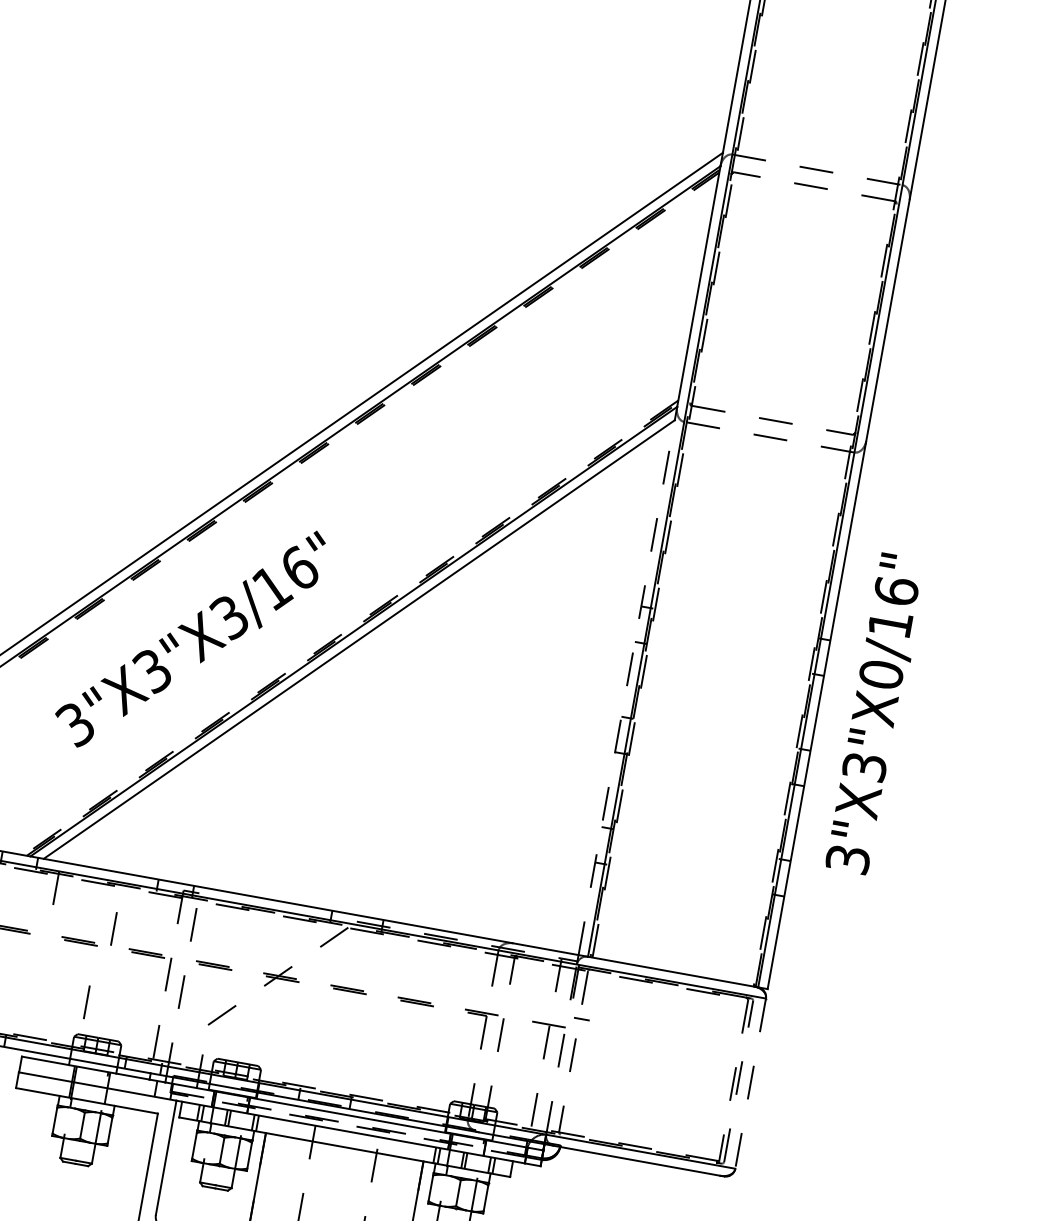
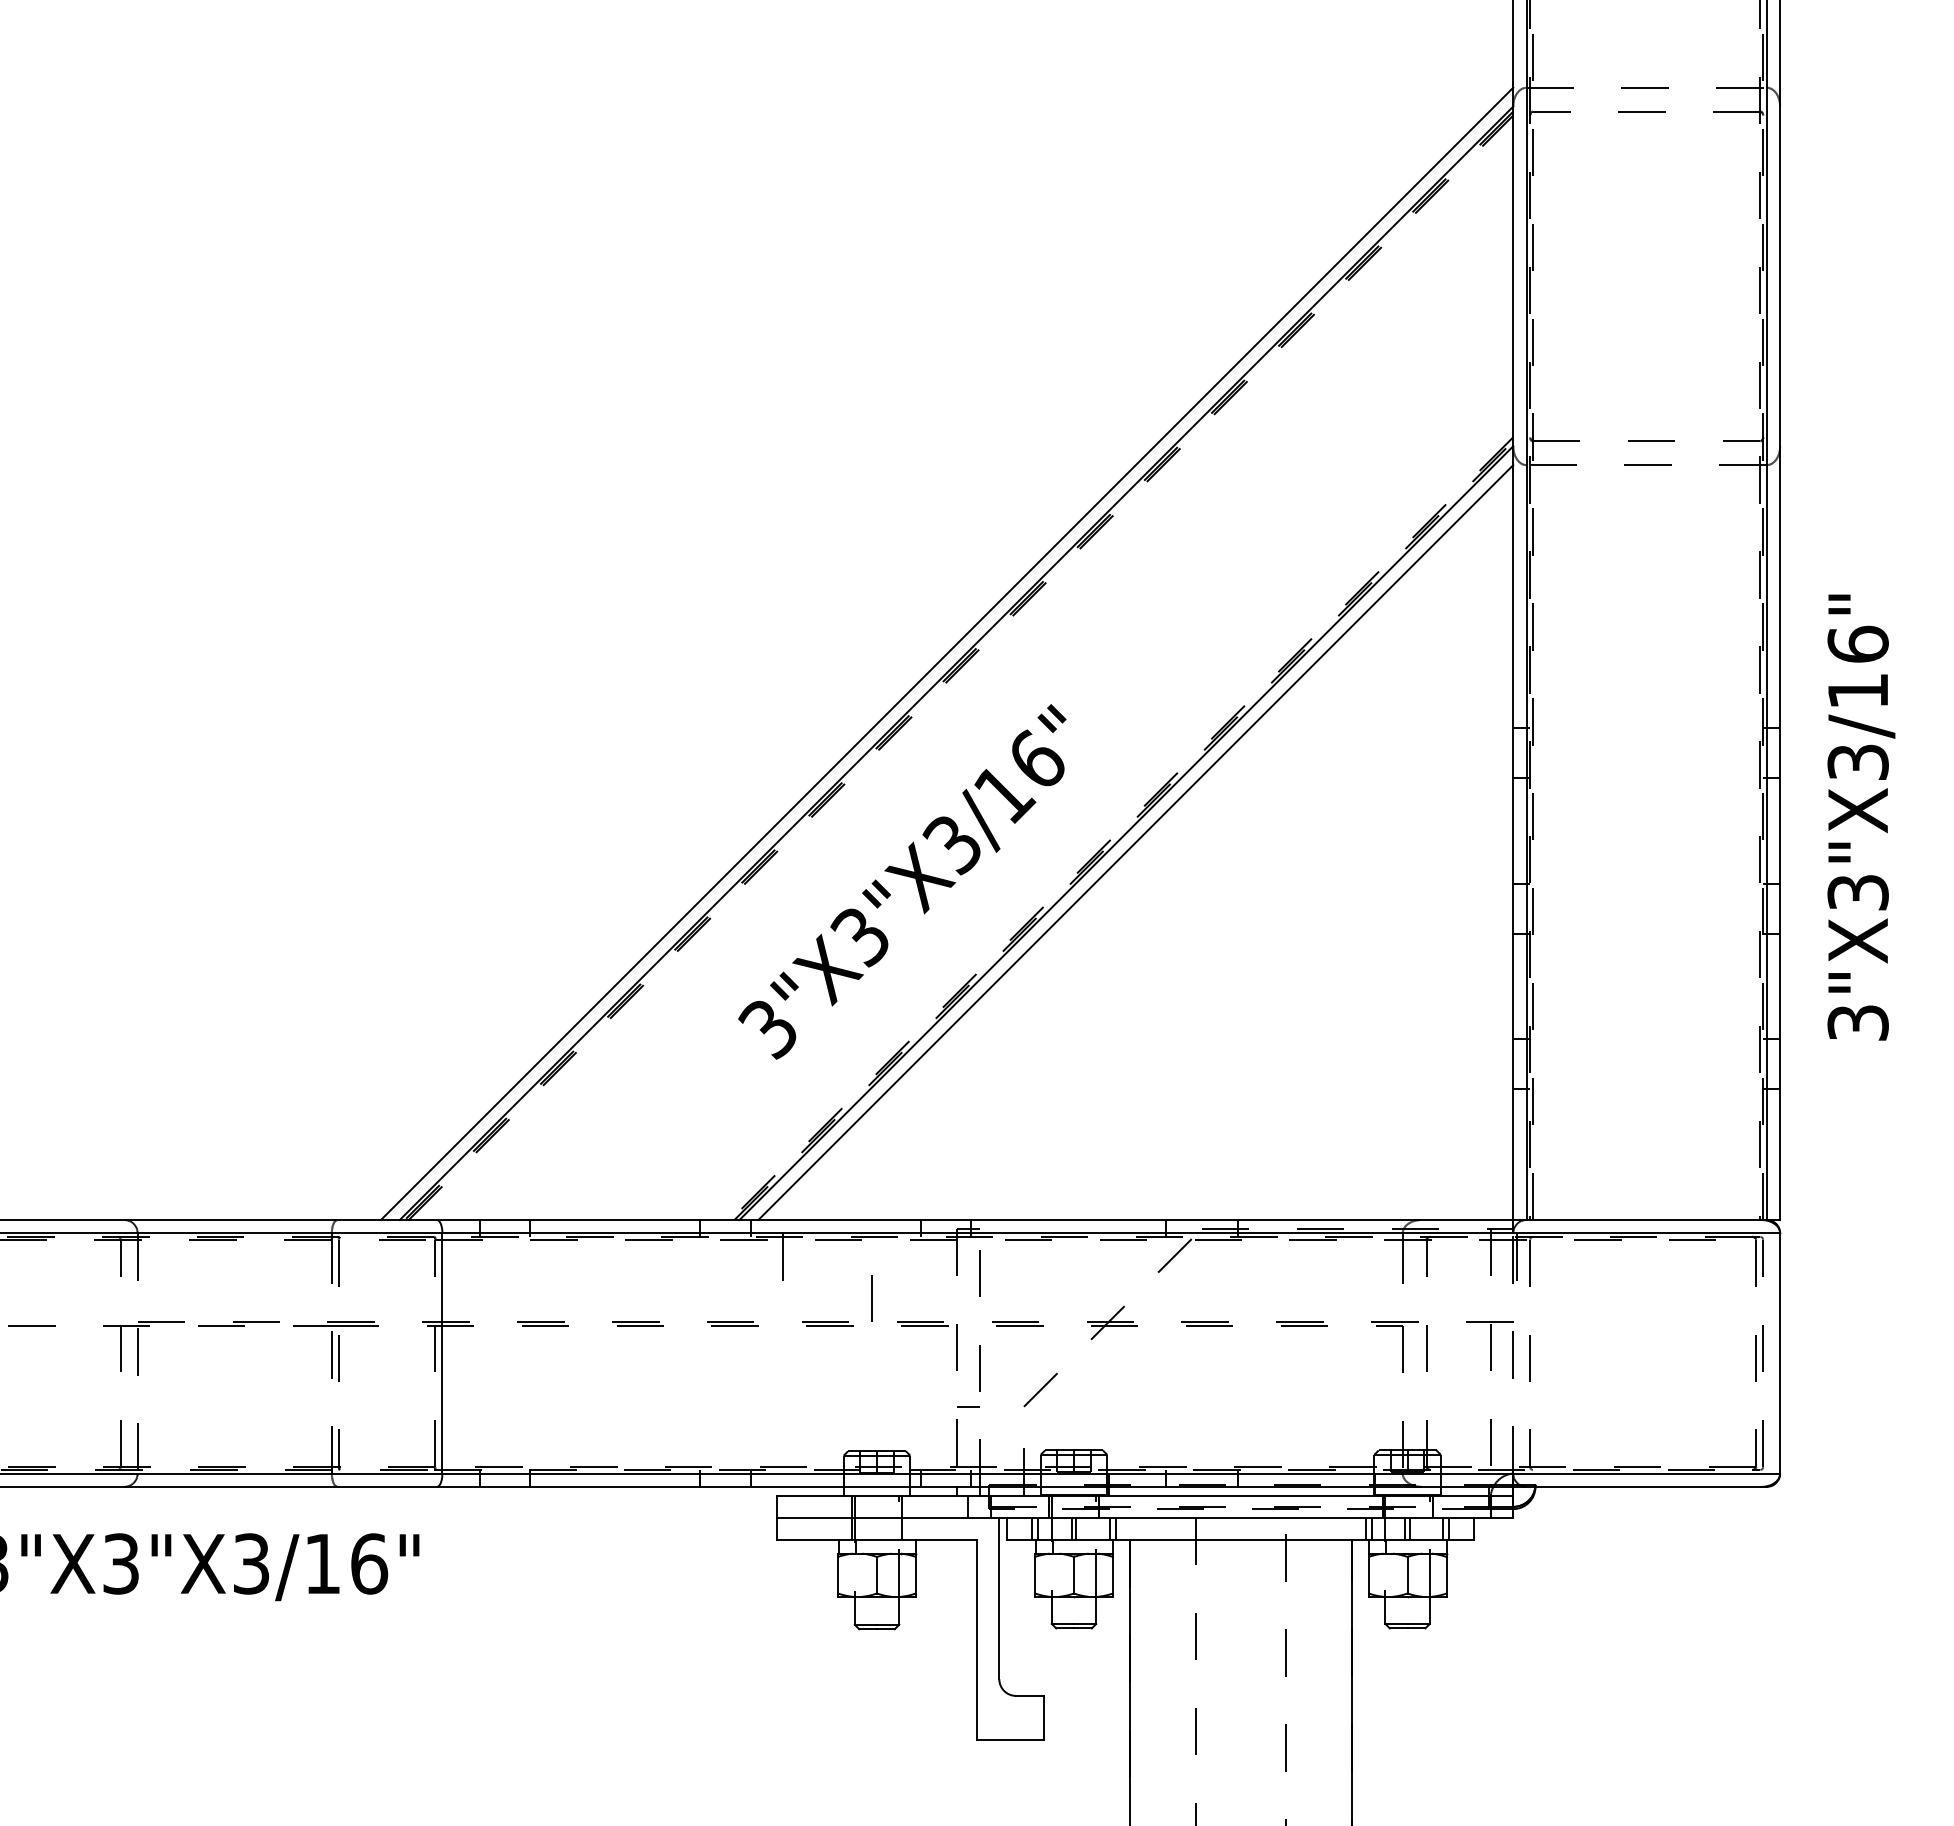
text: (880, 674) -> (1857, 761), 3"X3"X0/16" -> 3"X3"X3/16"
line: (626, 687) -> (1513, 842), dashed -> solid
line: (86, 1002) -> (852, 1405), removed
line: (581, 1018) -> (968, 1406), moved
line: (750, 1083) -> (1780, 1353), dashed -> solid

